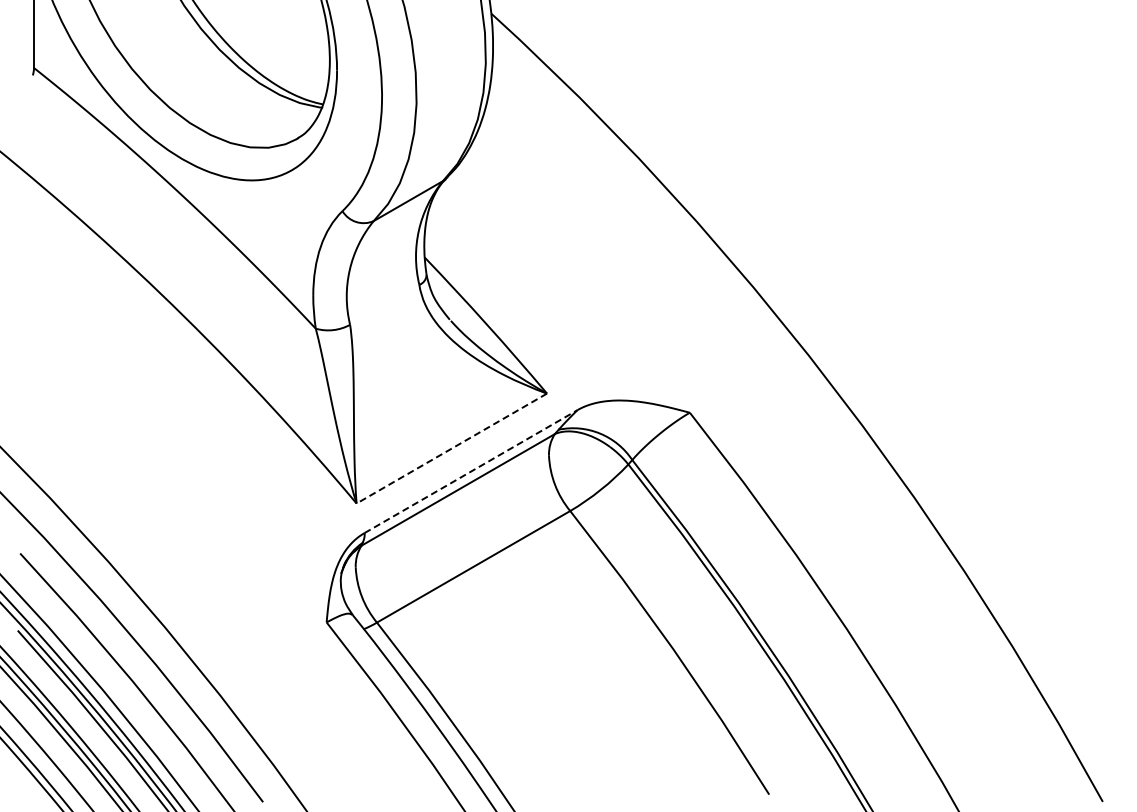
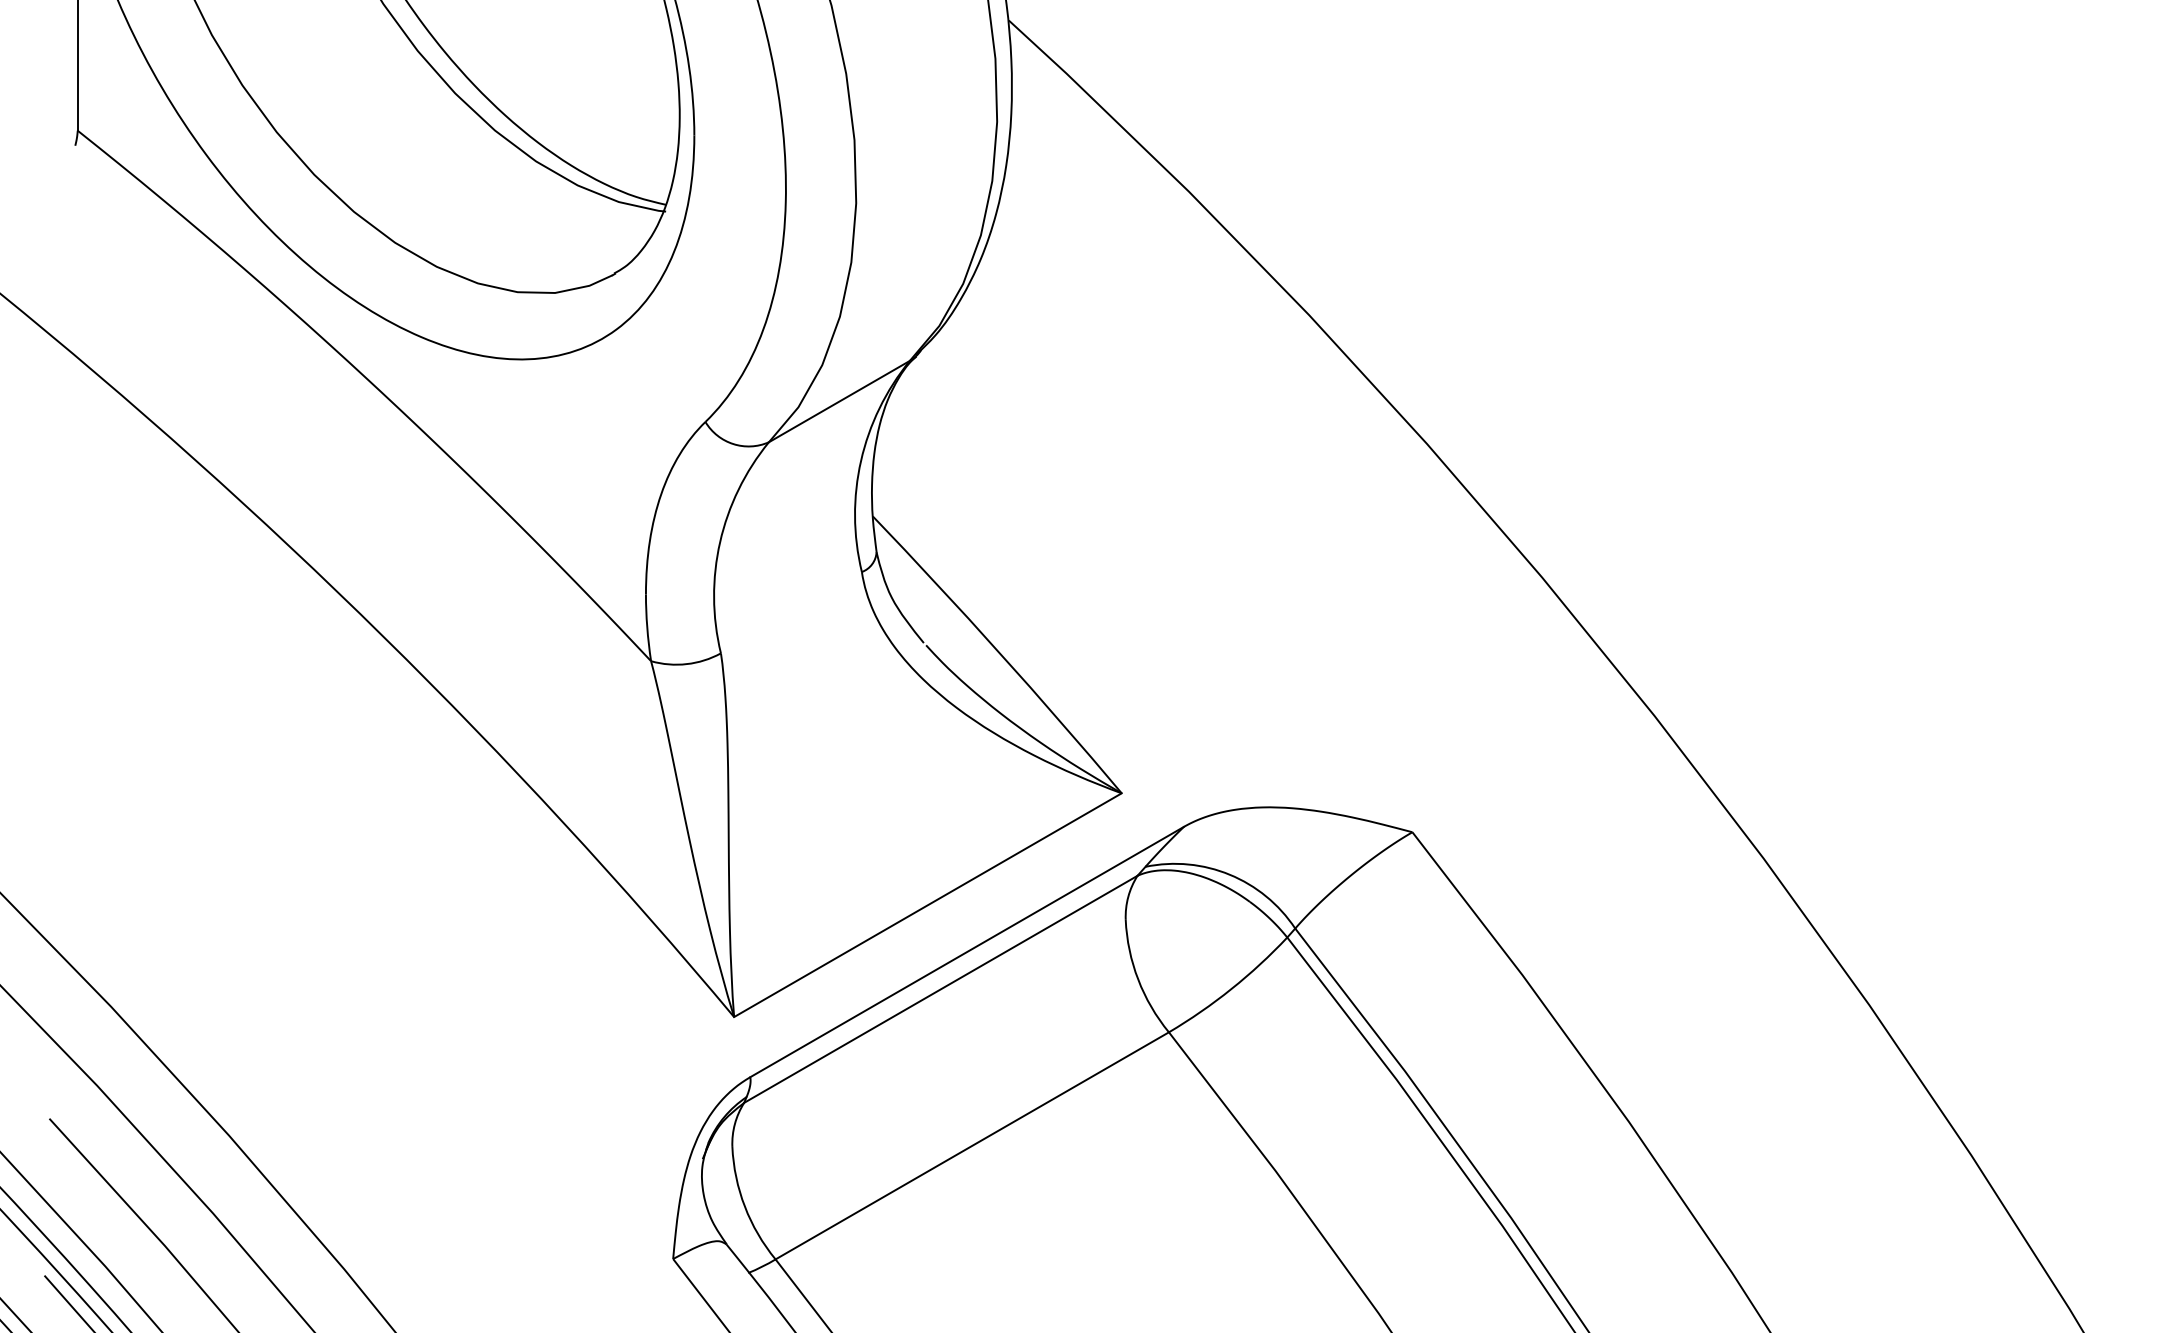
line: (451, 448) -> (927, 905), dashed -> solid
line: (471, 471) -> (967, 951), dashed -> solid

